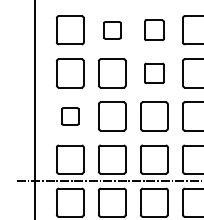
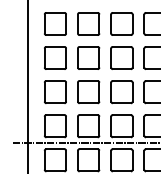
part: (112, 30) -> (88, 24), size x1.67
part: (154, 30) -> (122, 24), size x1.43
part: (154, 73) -> (122, 58), size x1.43
part: (70, 116) -> (55, 92), size x1.67

